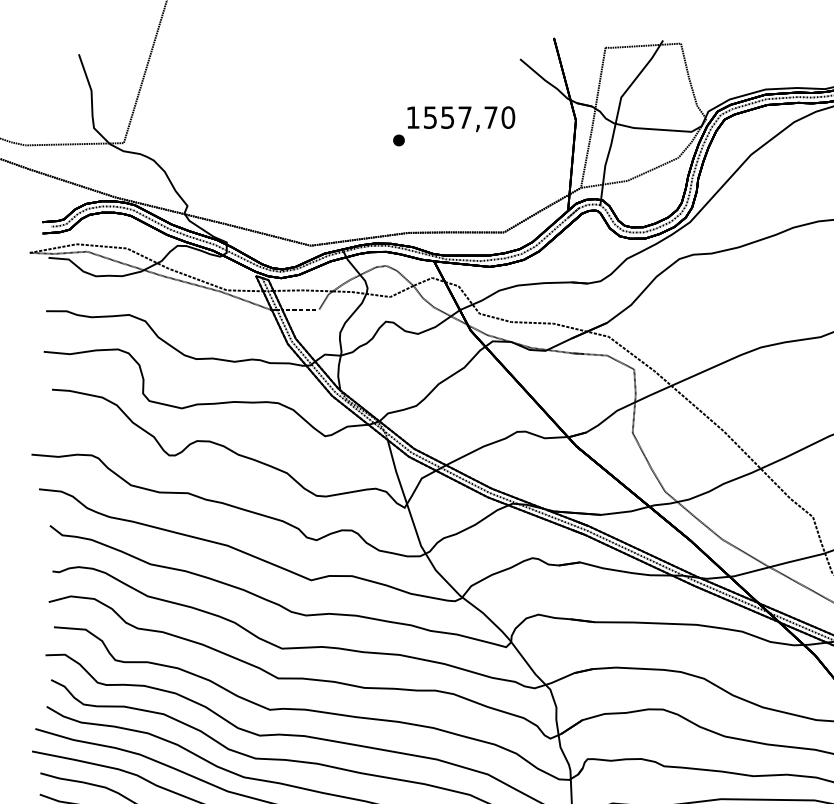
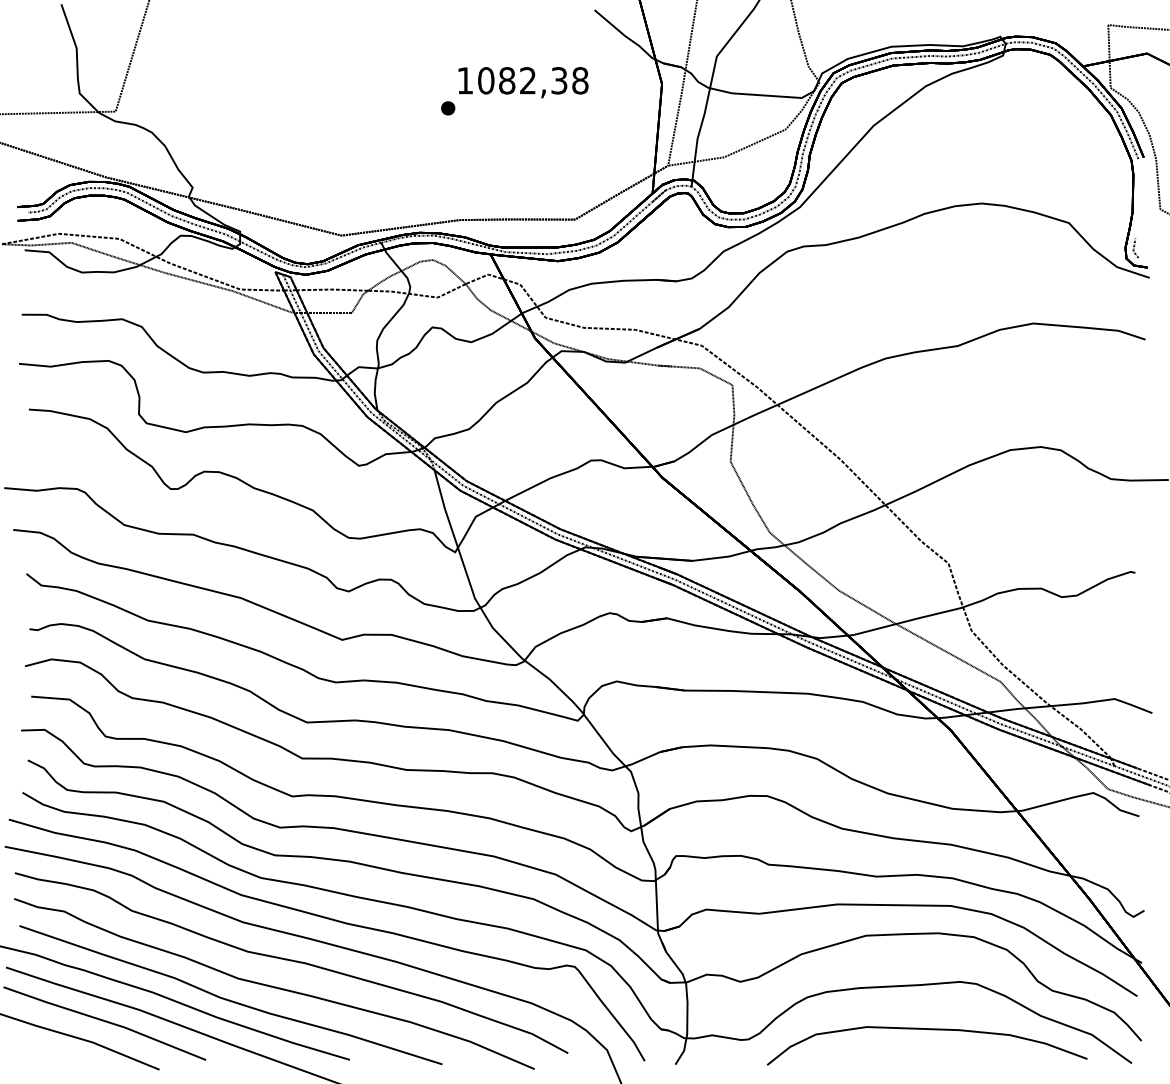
text: (469, 117) -> (533, 80), 1557,70 -> 1082,38

